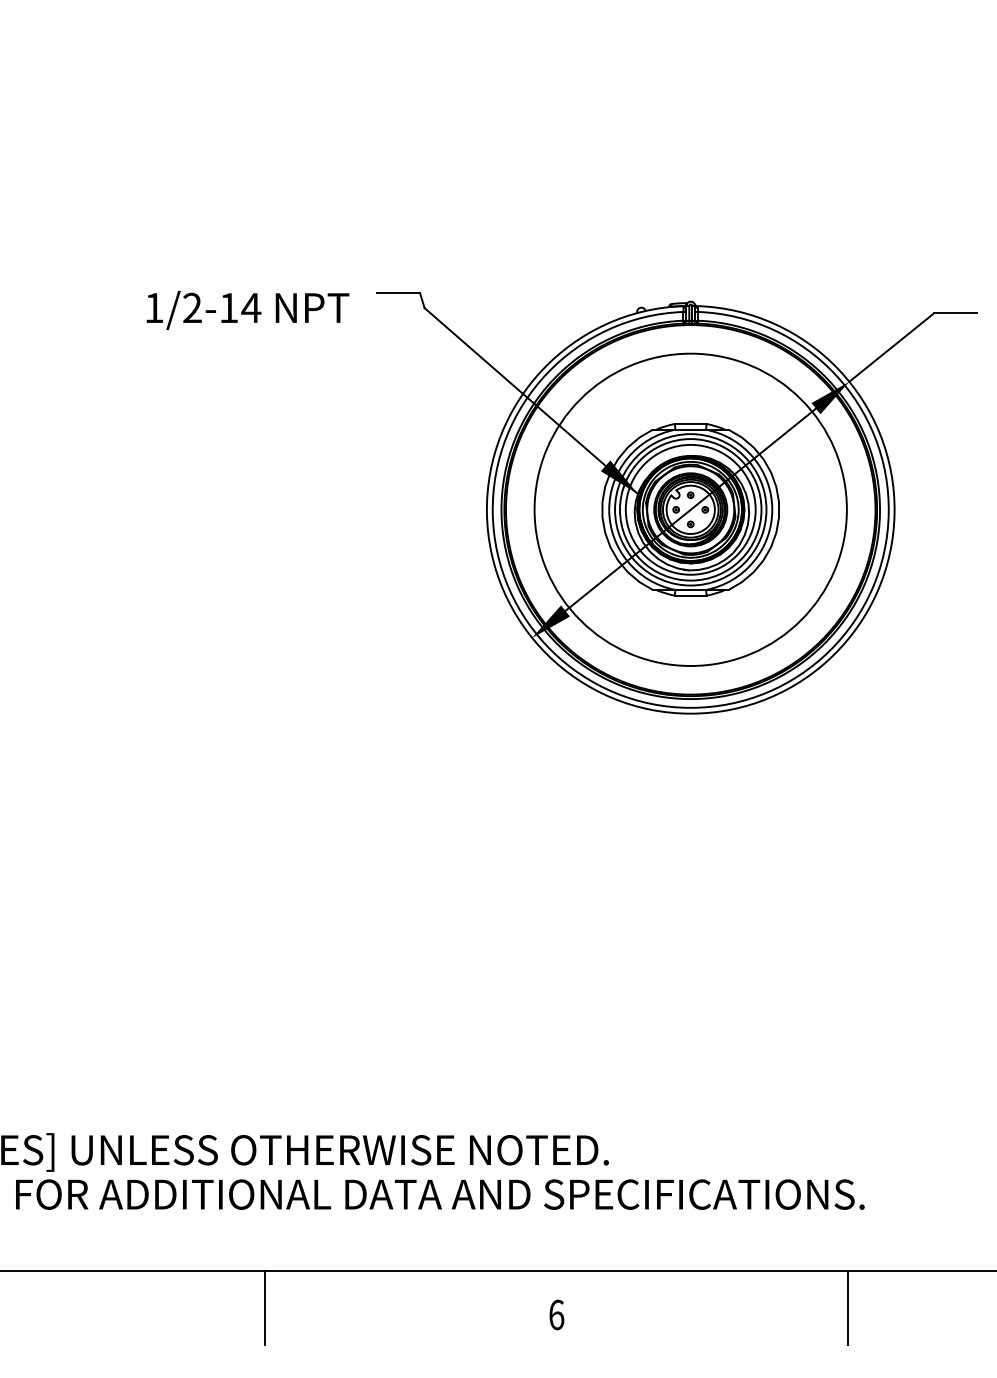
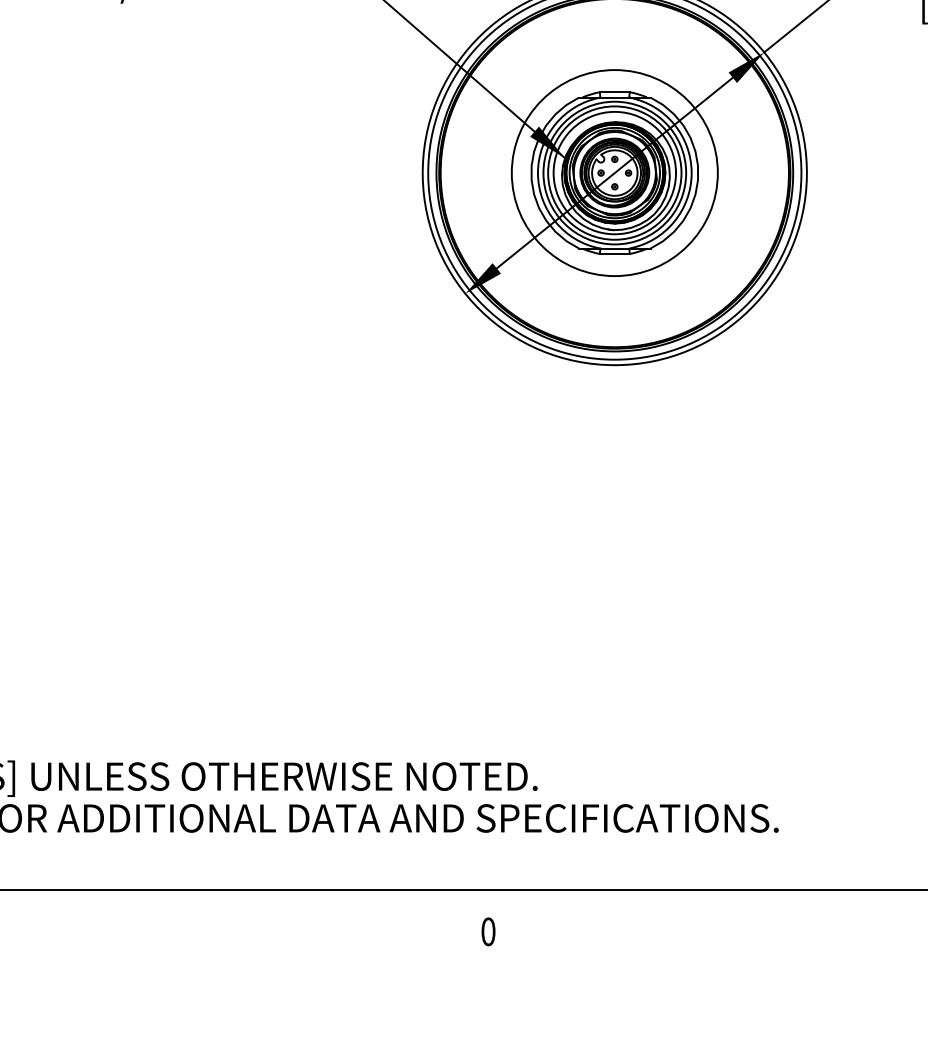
circle: (690, 509) -> (614, 172), size x0.7
line: (265, 1307) -> (214, 924), removed
line: (848, 1307) -> (763, 924), removed
text: (556, 1314) -> (488, 931), 6 -> 0

